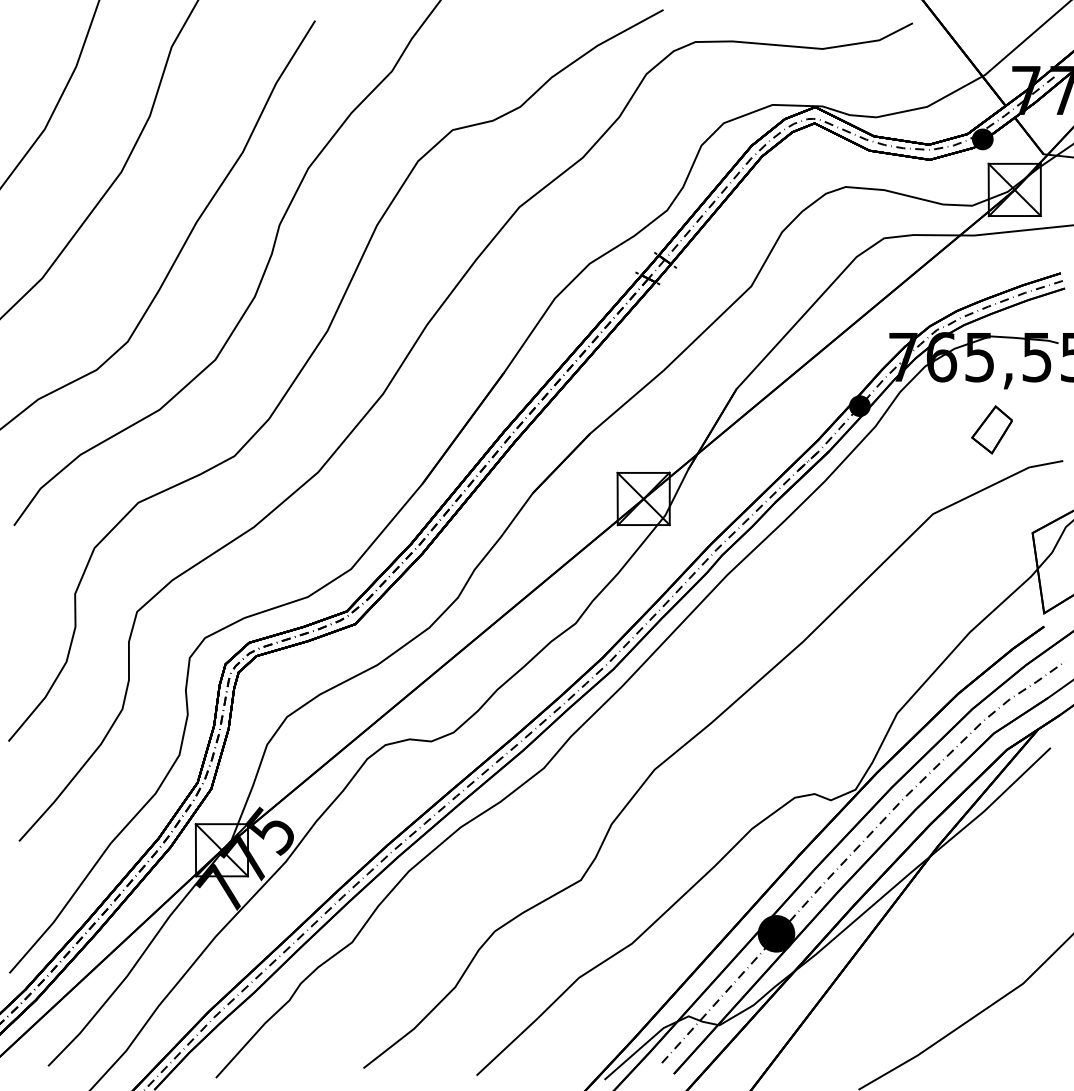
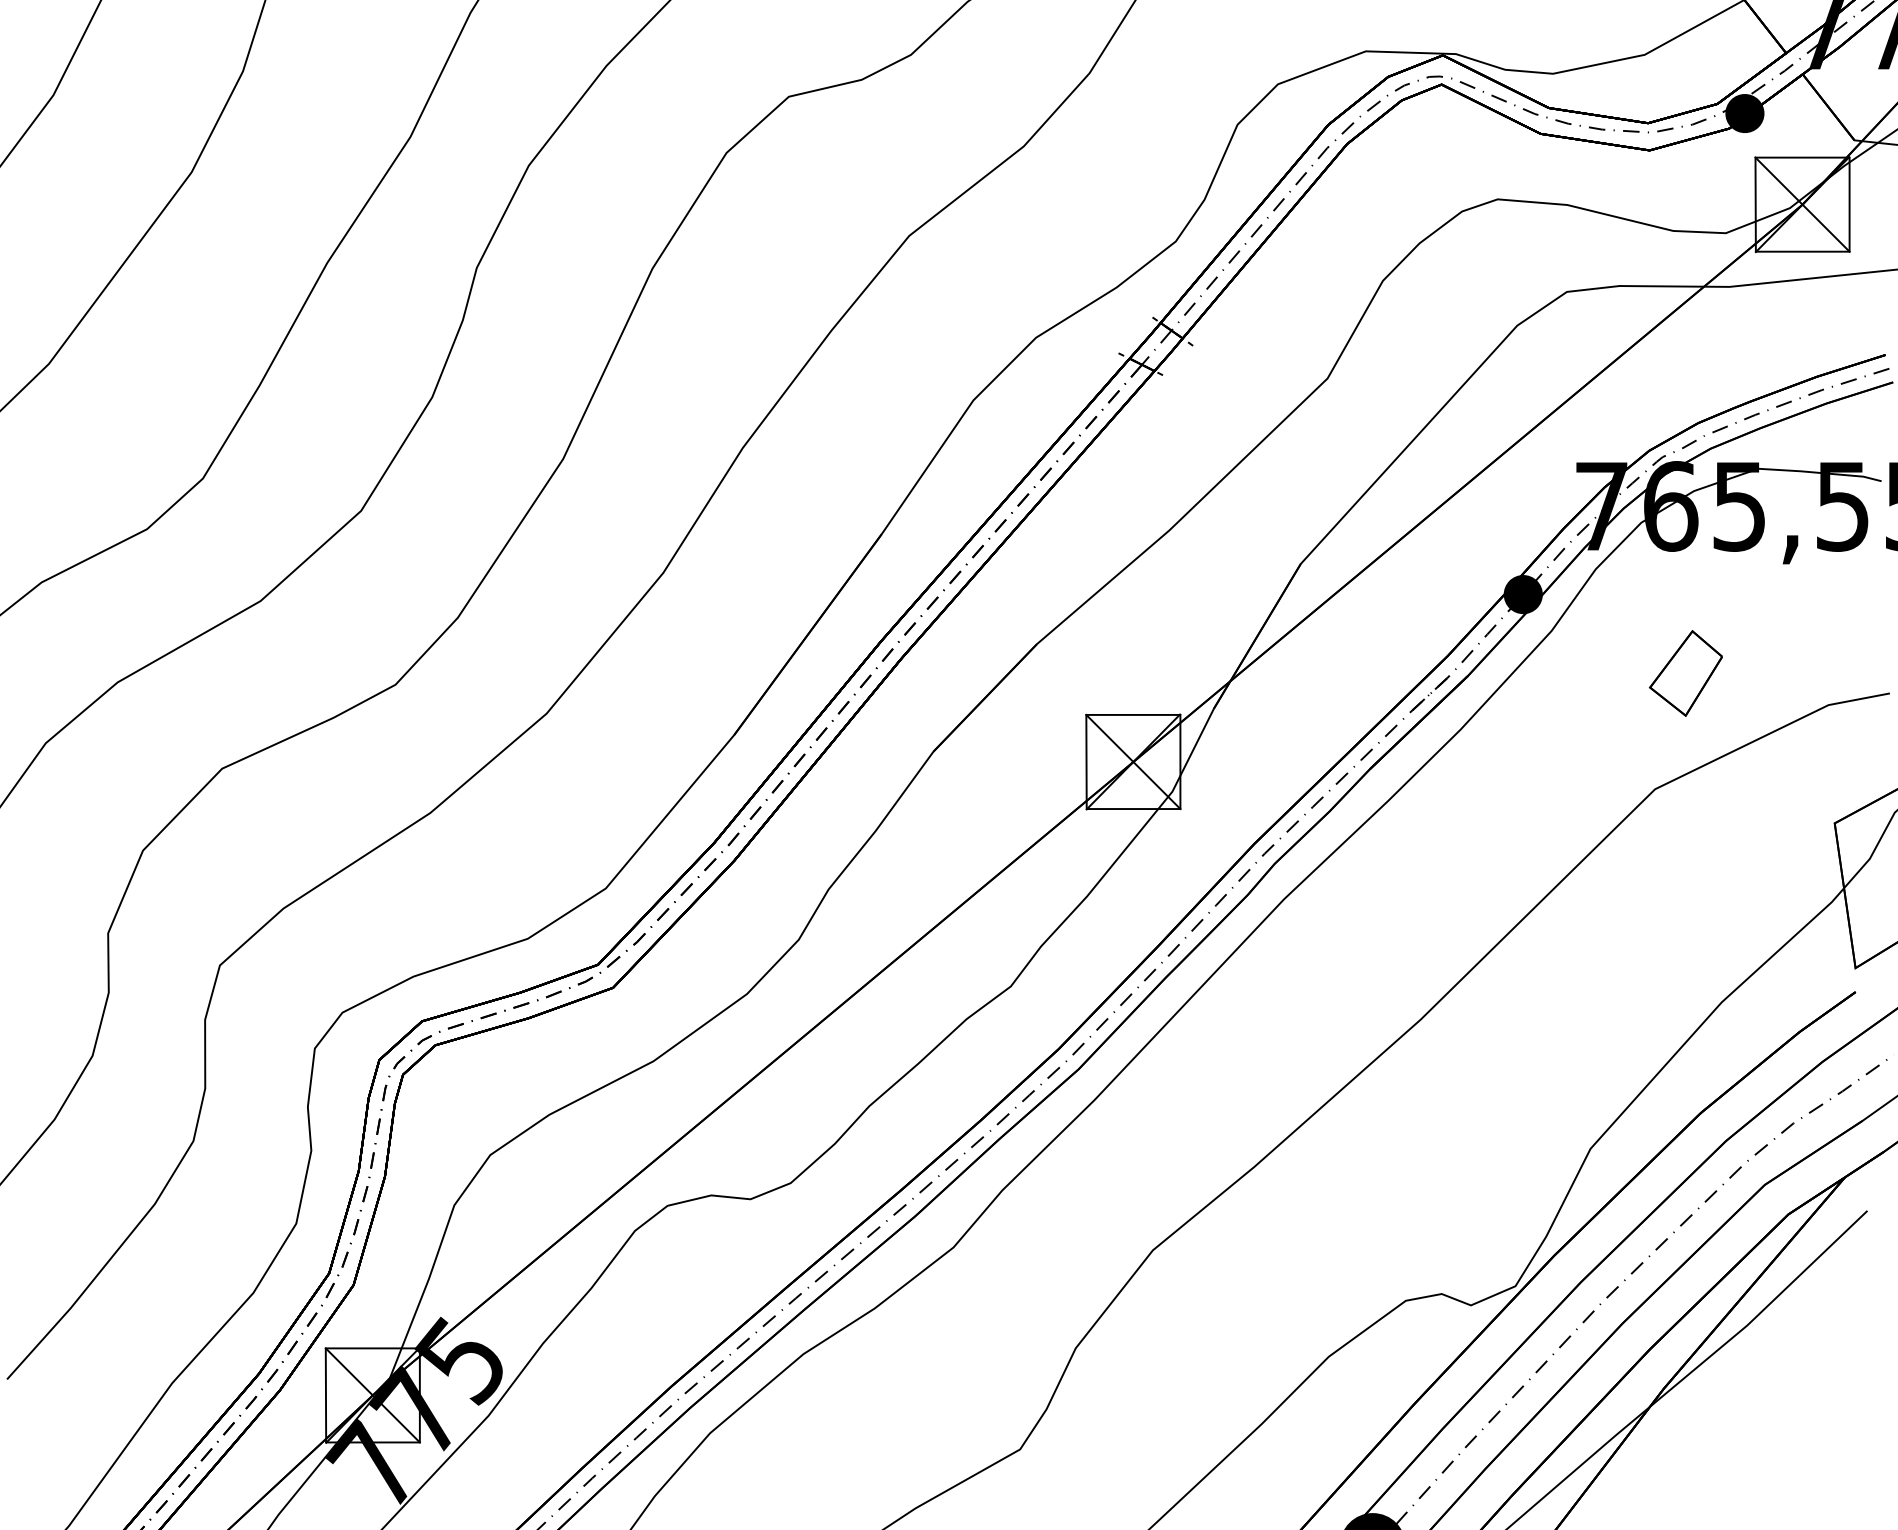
part: (991, 429) -> (1684, 672), moved

